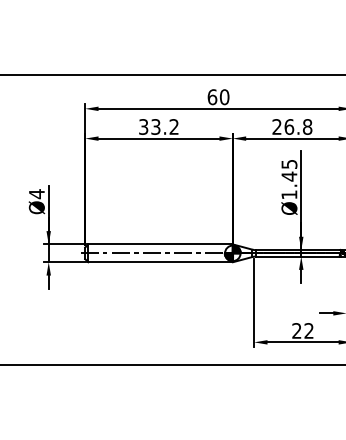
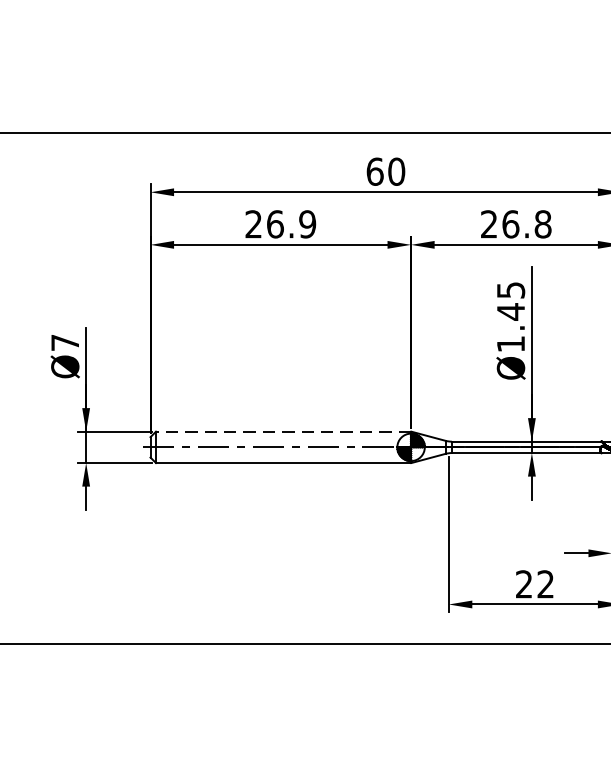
text: (158, 126) -> (279, 223), 33.2 -> 26.9
text: (36, 194) -> (64, 343), Ø4 -> Ø7
line: (160, 244) -> (283, 431), solid -> dashed

